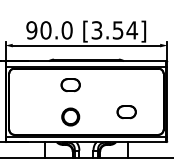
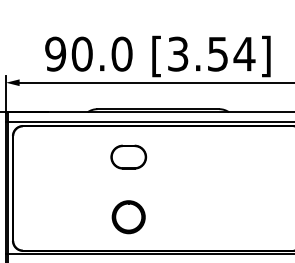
part: (126, 112) -> (233, 208), removed

